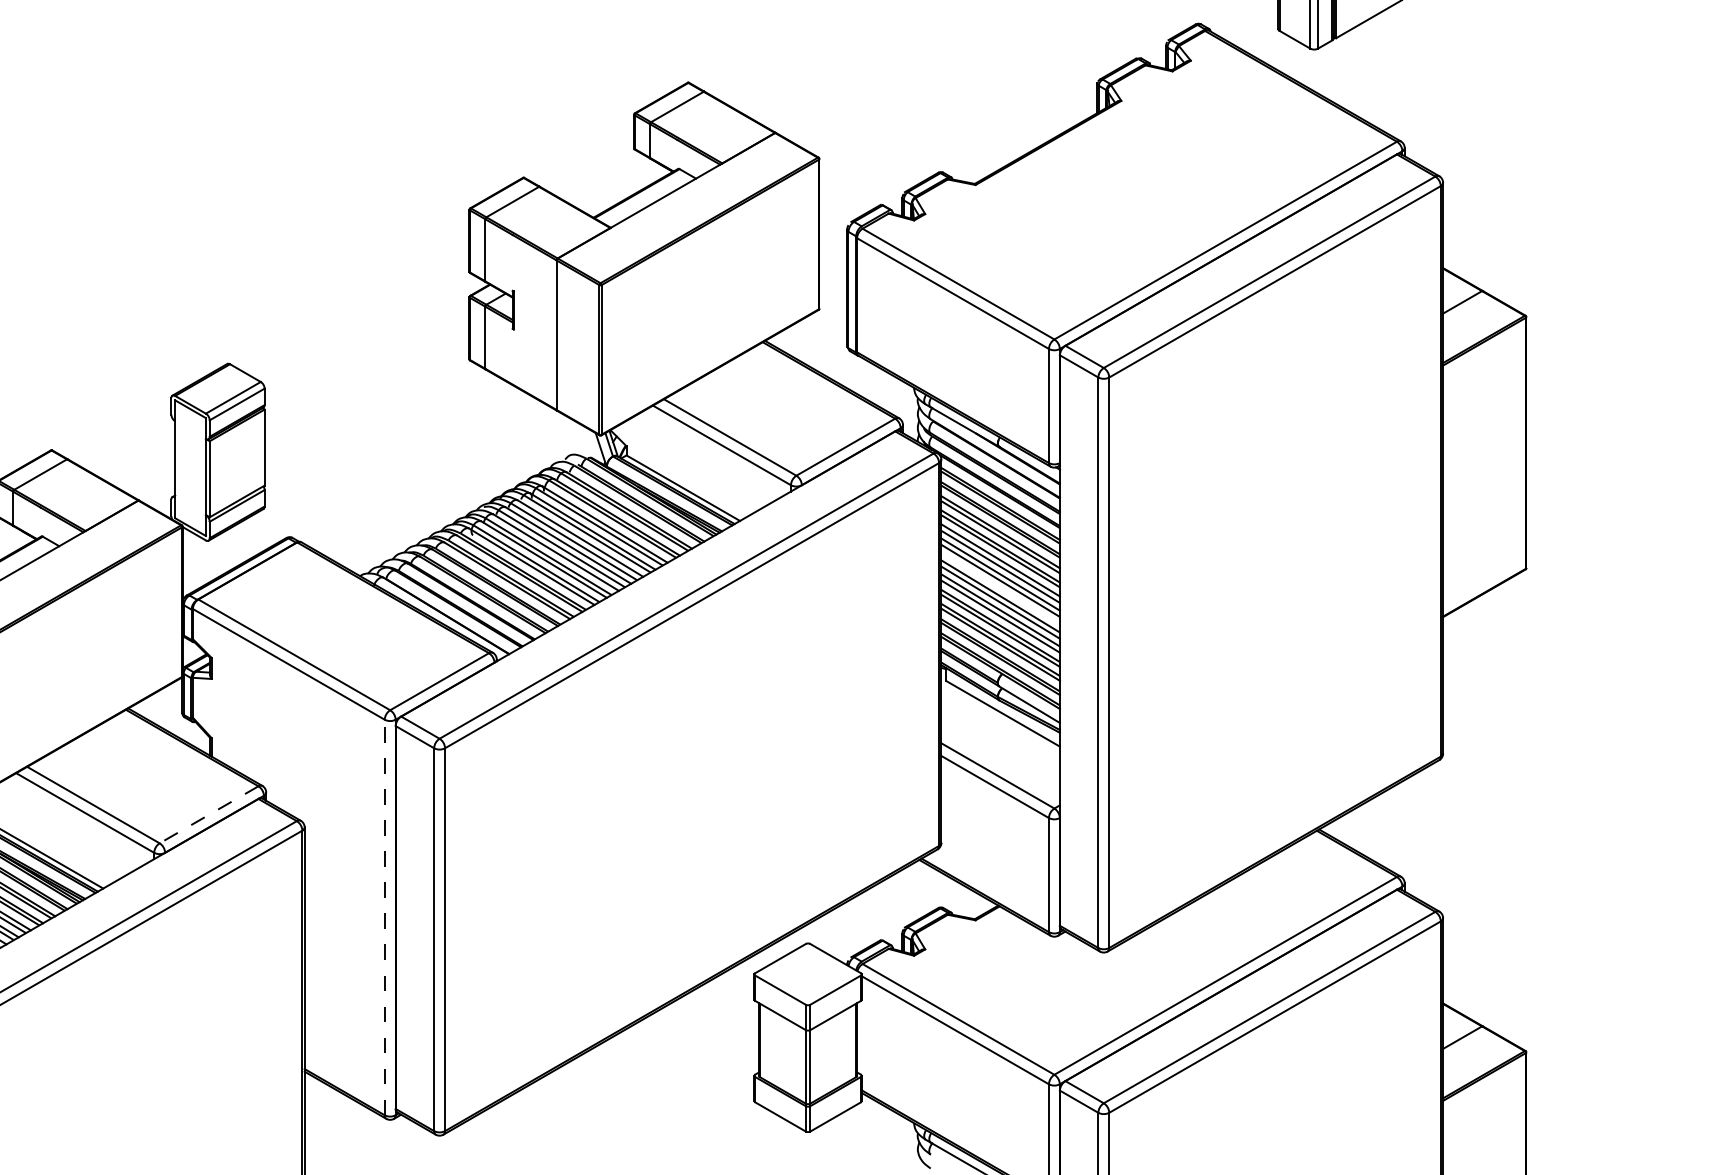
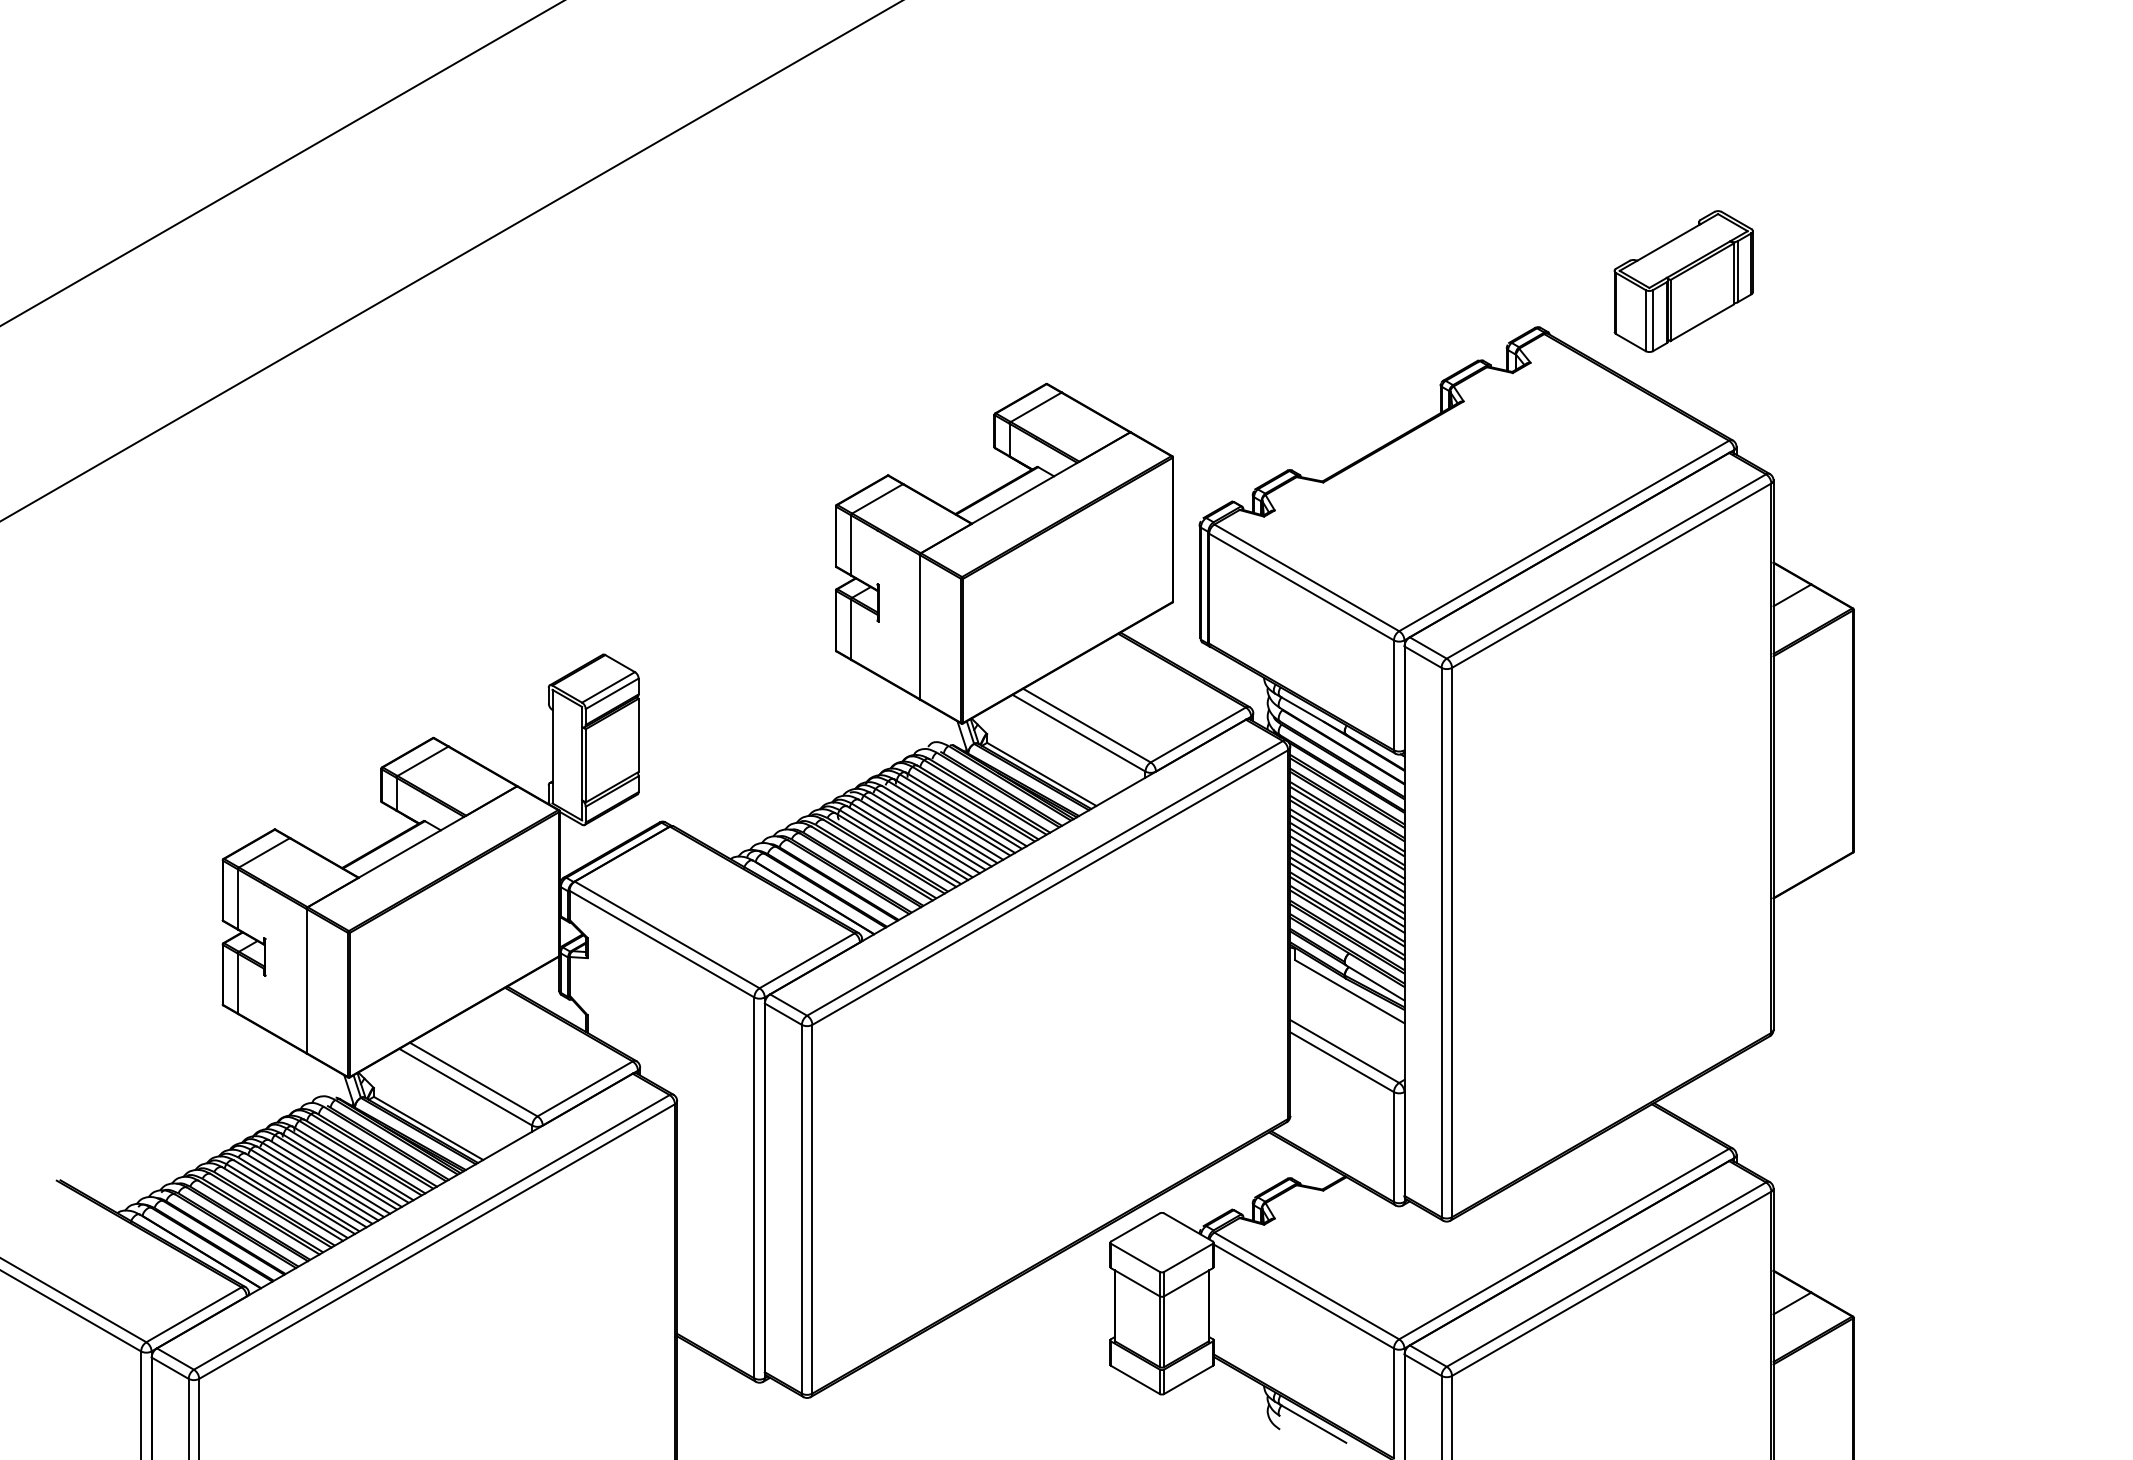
line: (1000, 587) -> (1347, 870), added
line: (209, 814) -> (585, 1088), dashed -> solid
line: (384, 917) -> (754, 1187), dashed -> solid

